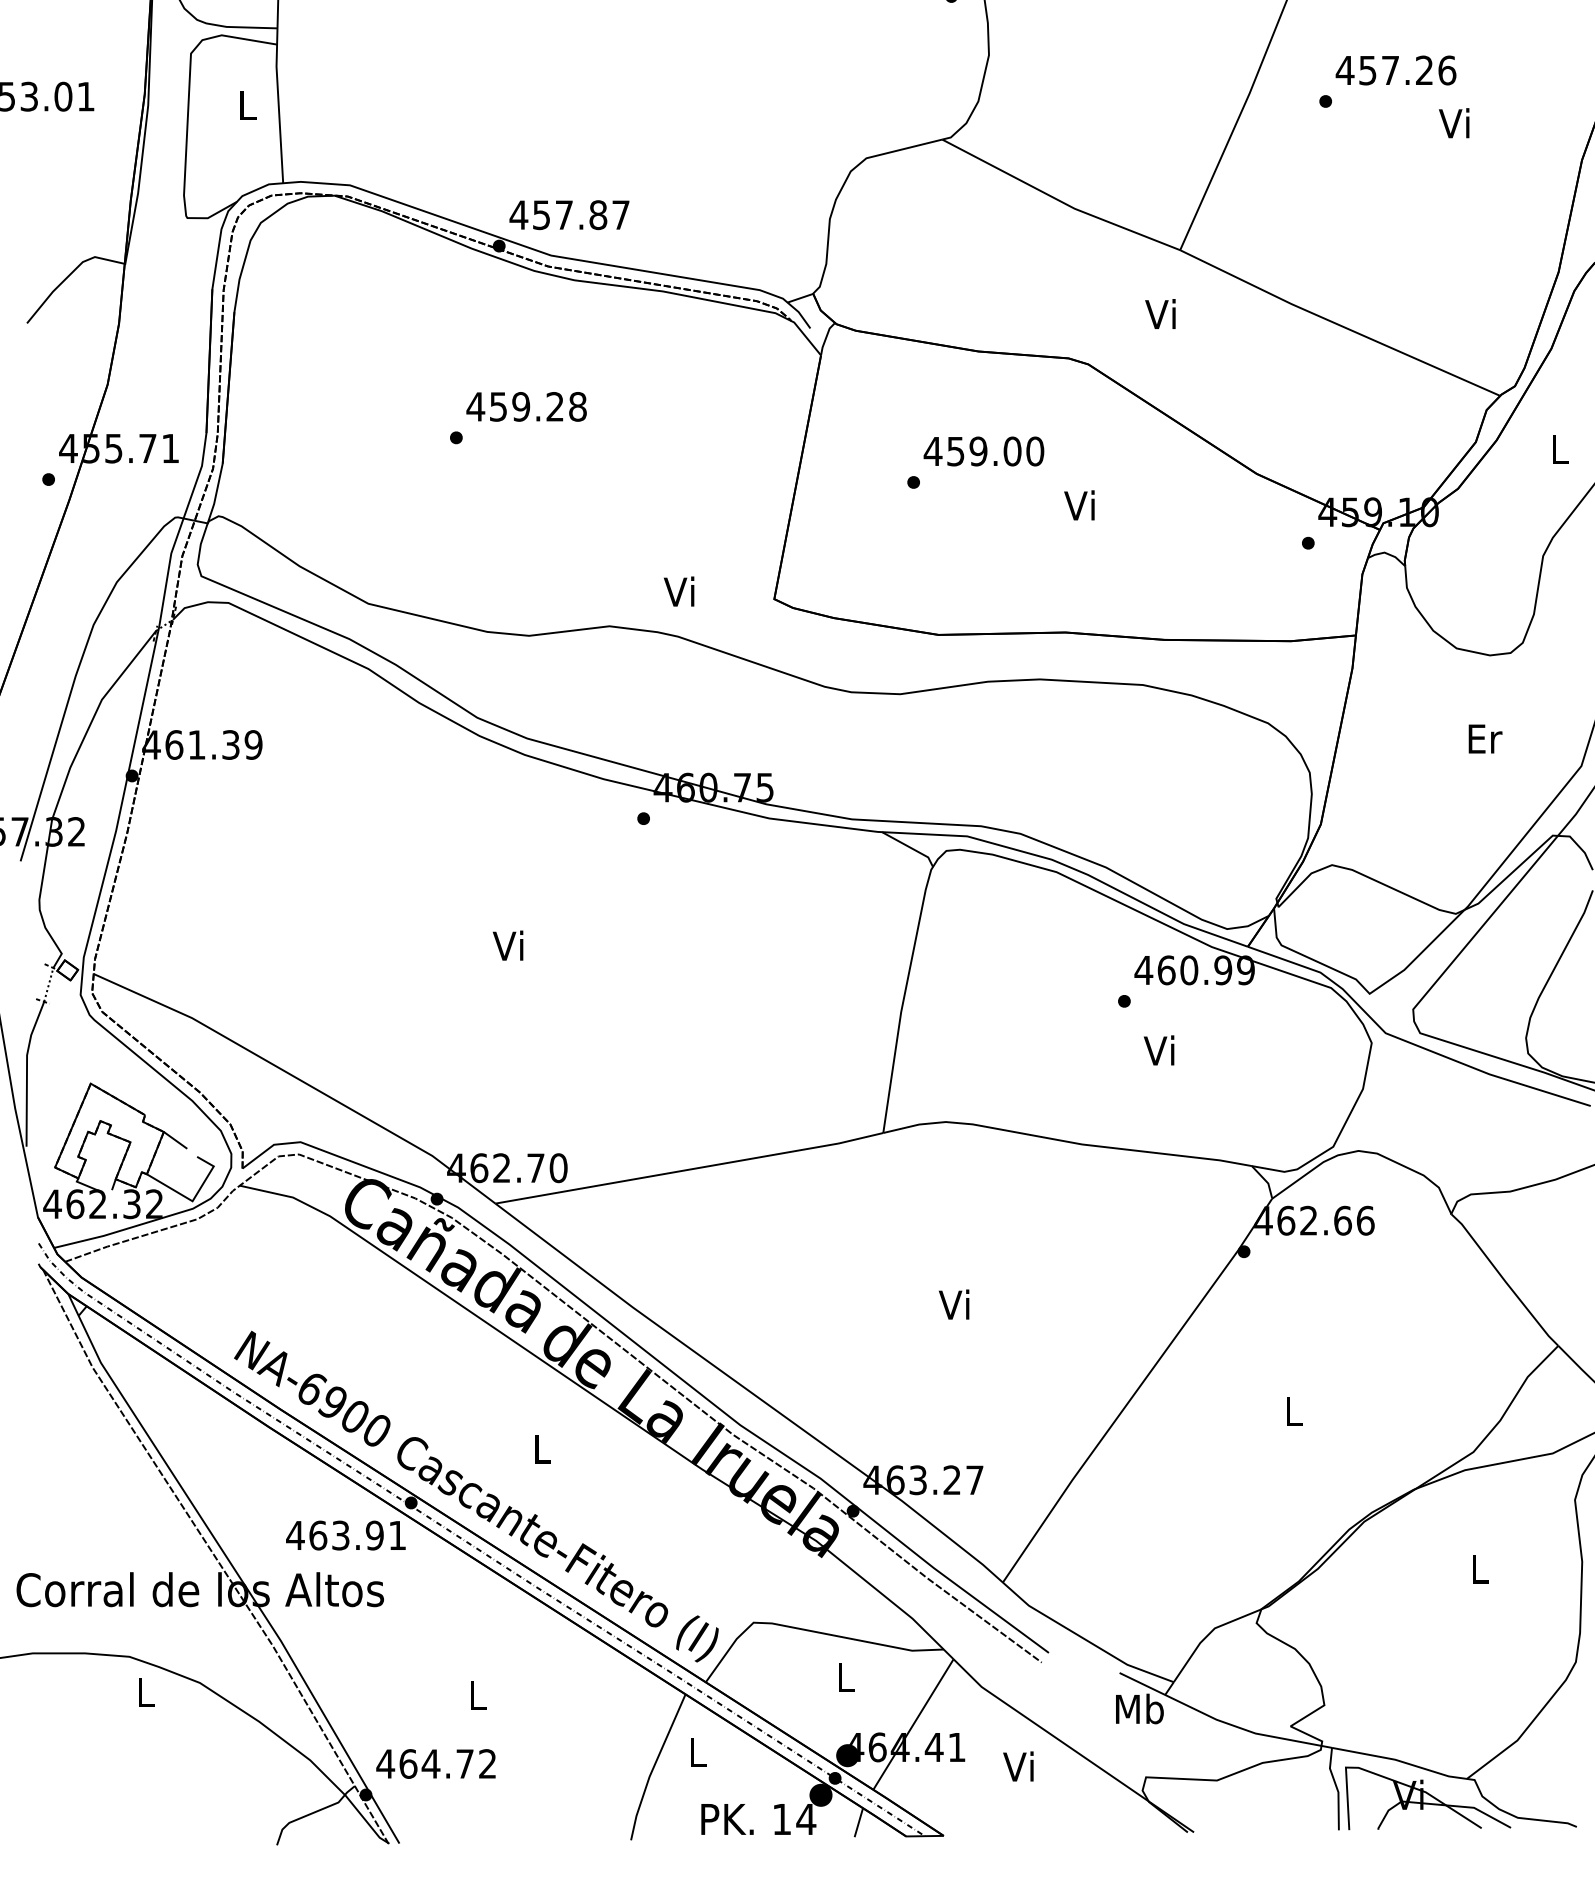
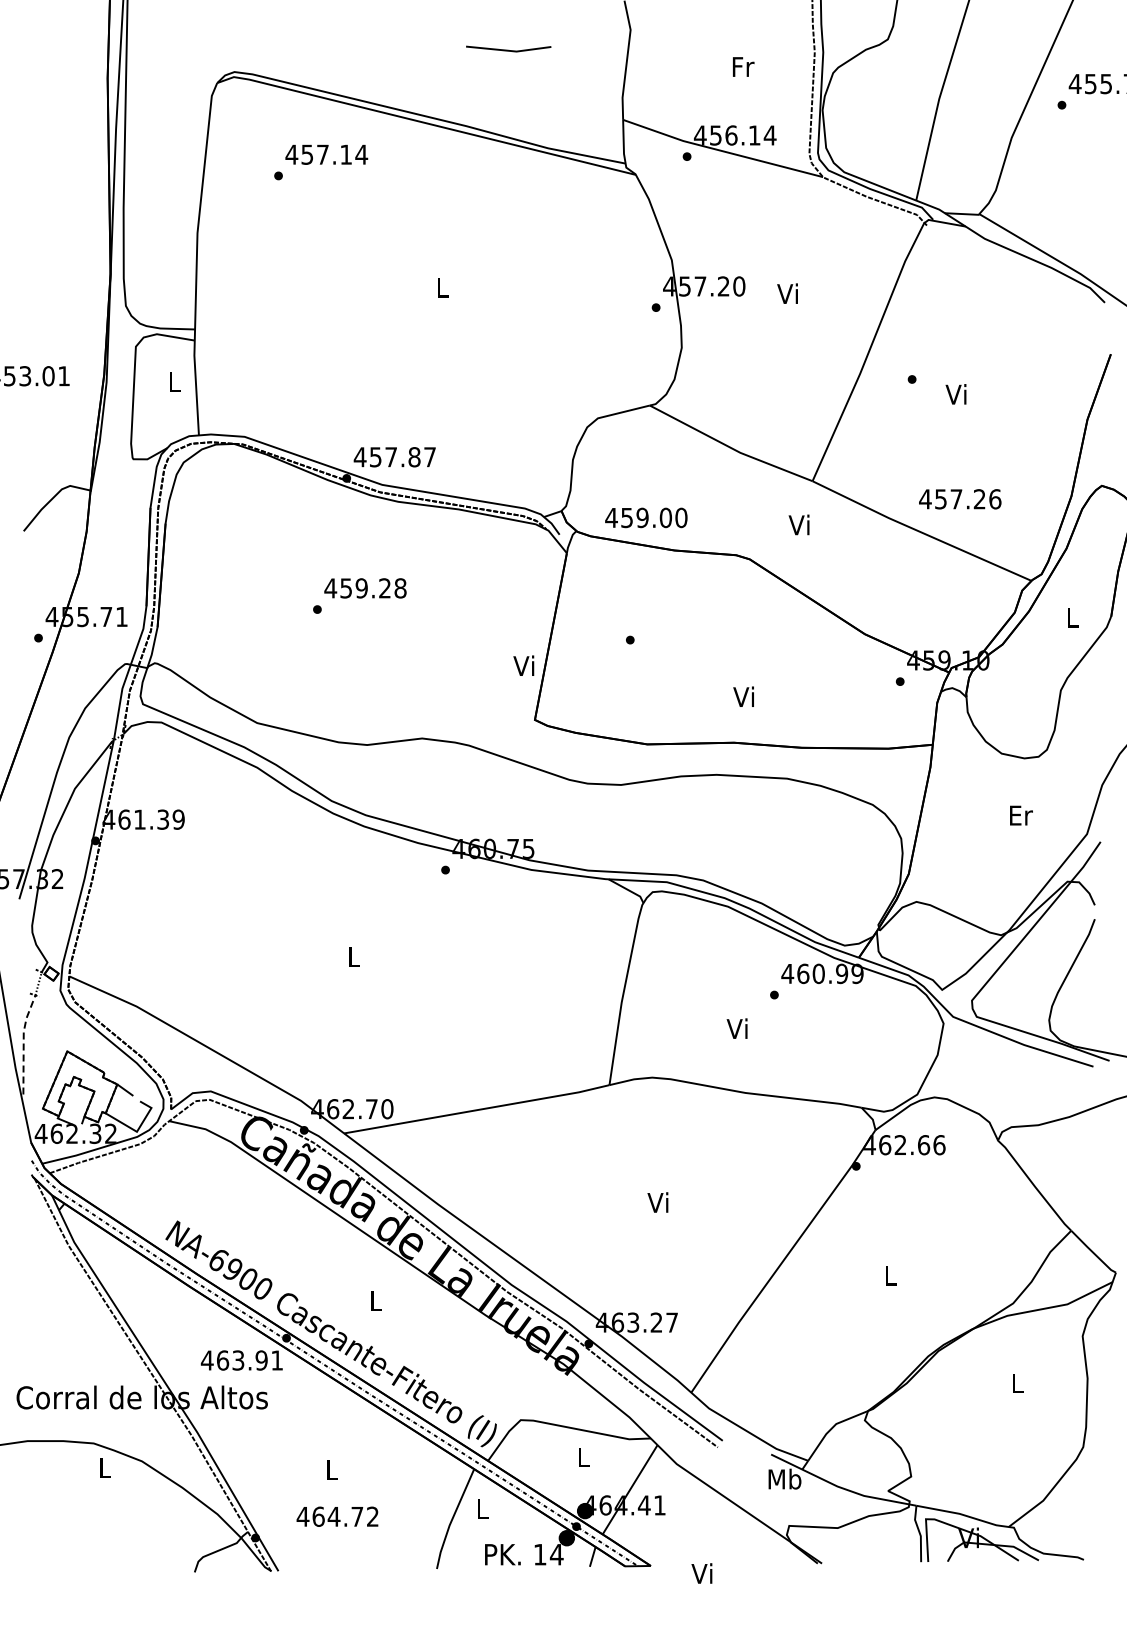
text: (1396, 70) -> (960, 499), moved
text: (1453, 123) -> (955, 394), moved
text: (984, 450) -> (646, 517), moved
text: (1079, 504) -> (743, 696), moved
text: (678, 591) -> (523, 665), moved
text: (507, 944) -> (352, 956), Vi -> L
text: (1158, 1050) -> (736, 1028), moved
line: (26, 1069) -> (23, 1041), solid -> dashed
text: (436, 1763) -> (337, 1516), moved
text: (1017, 1766) -> (701, 1573), moved

